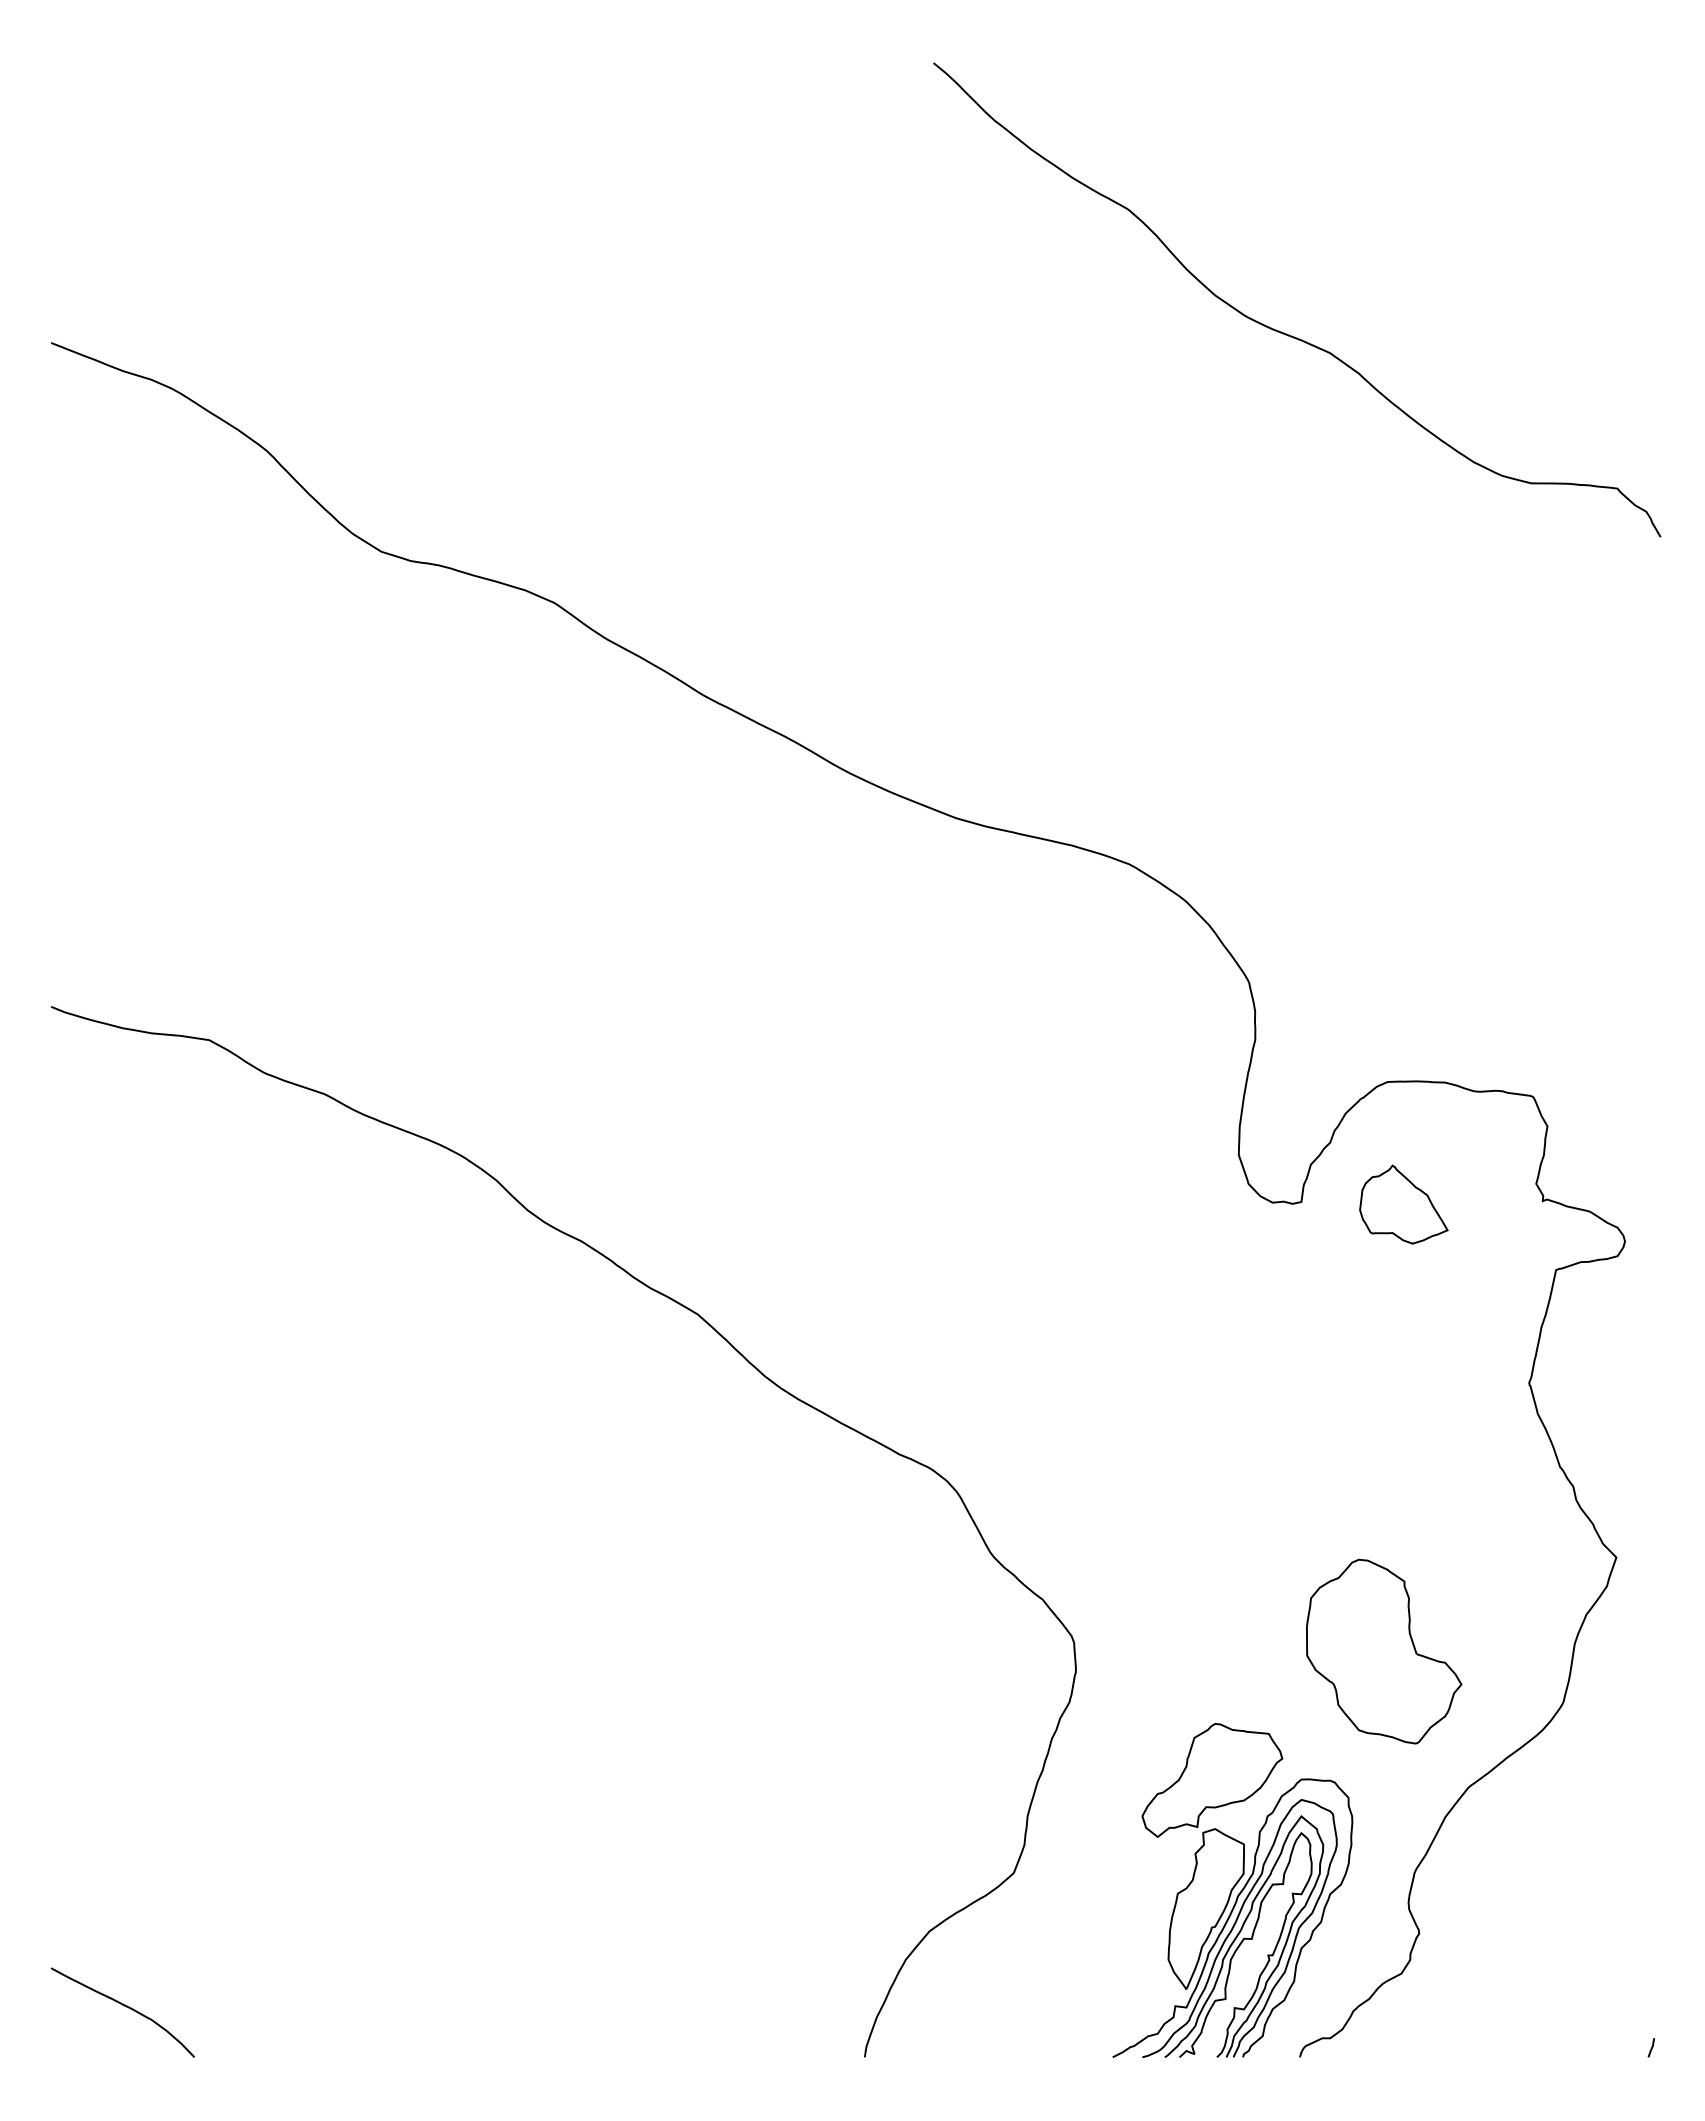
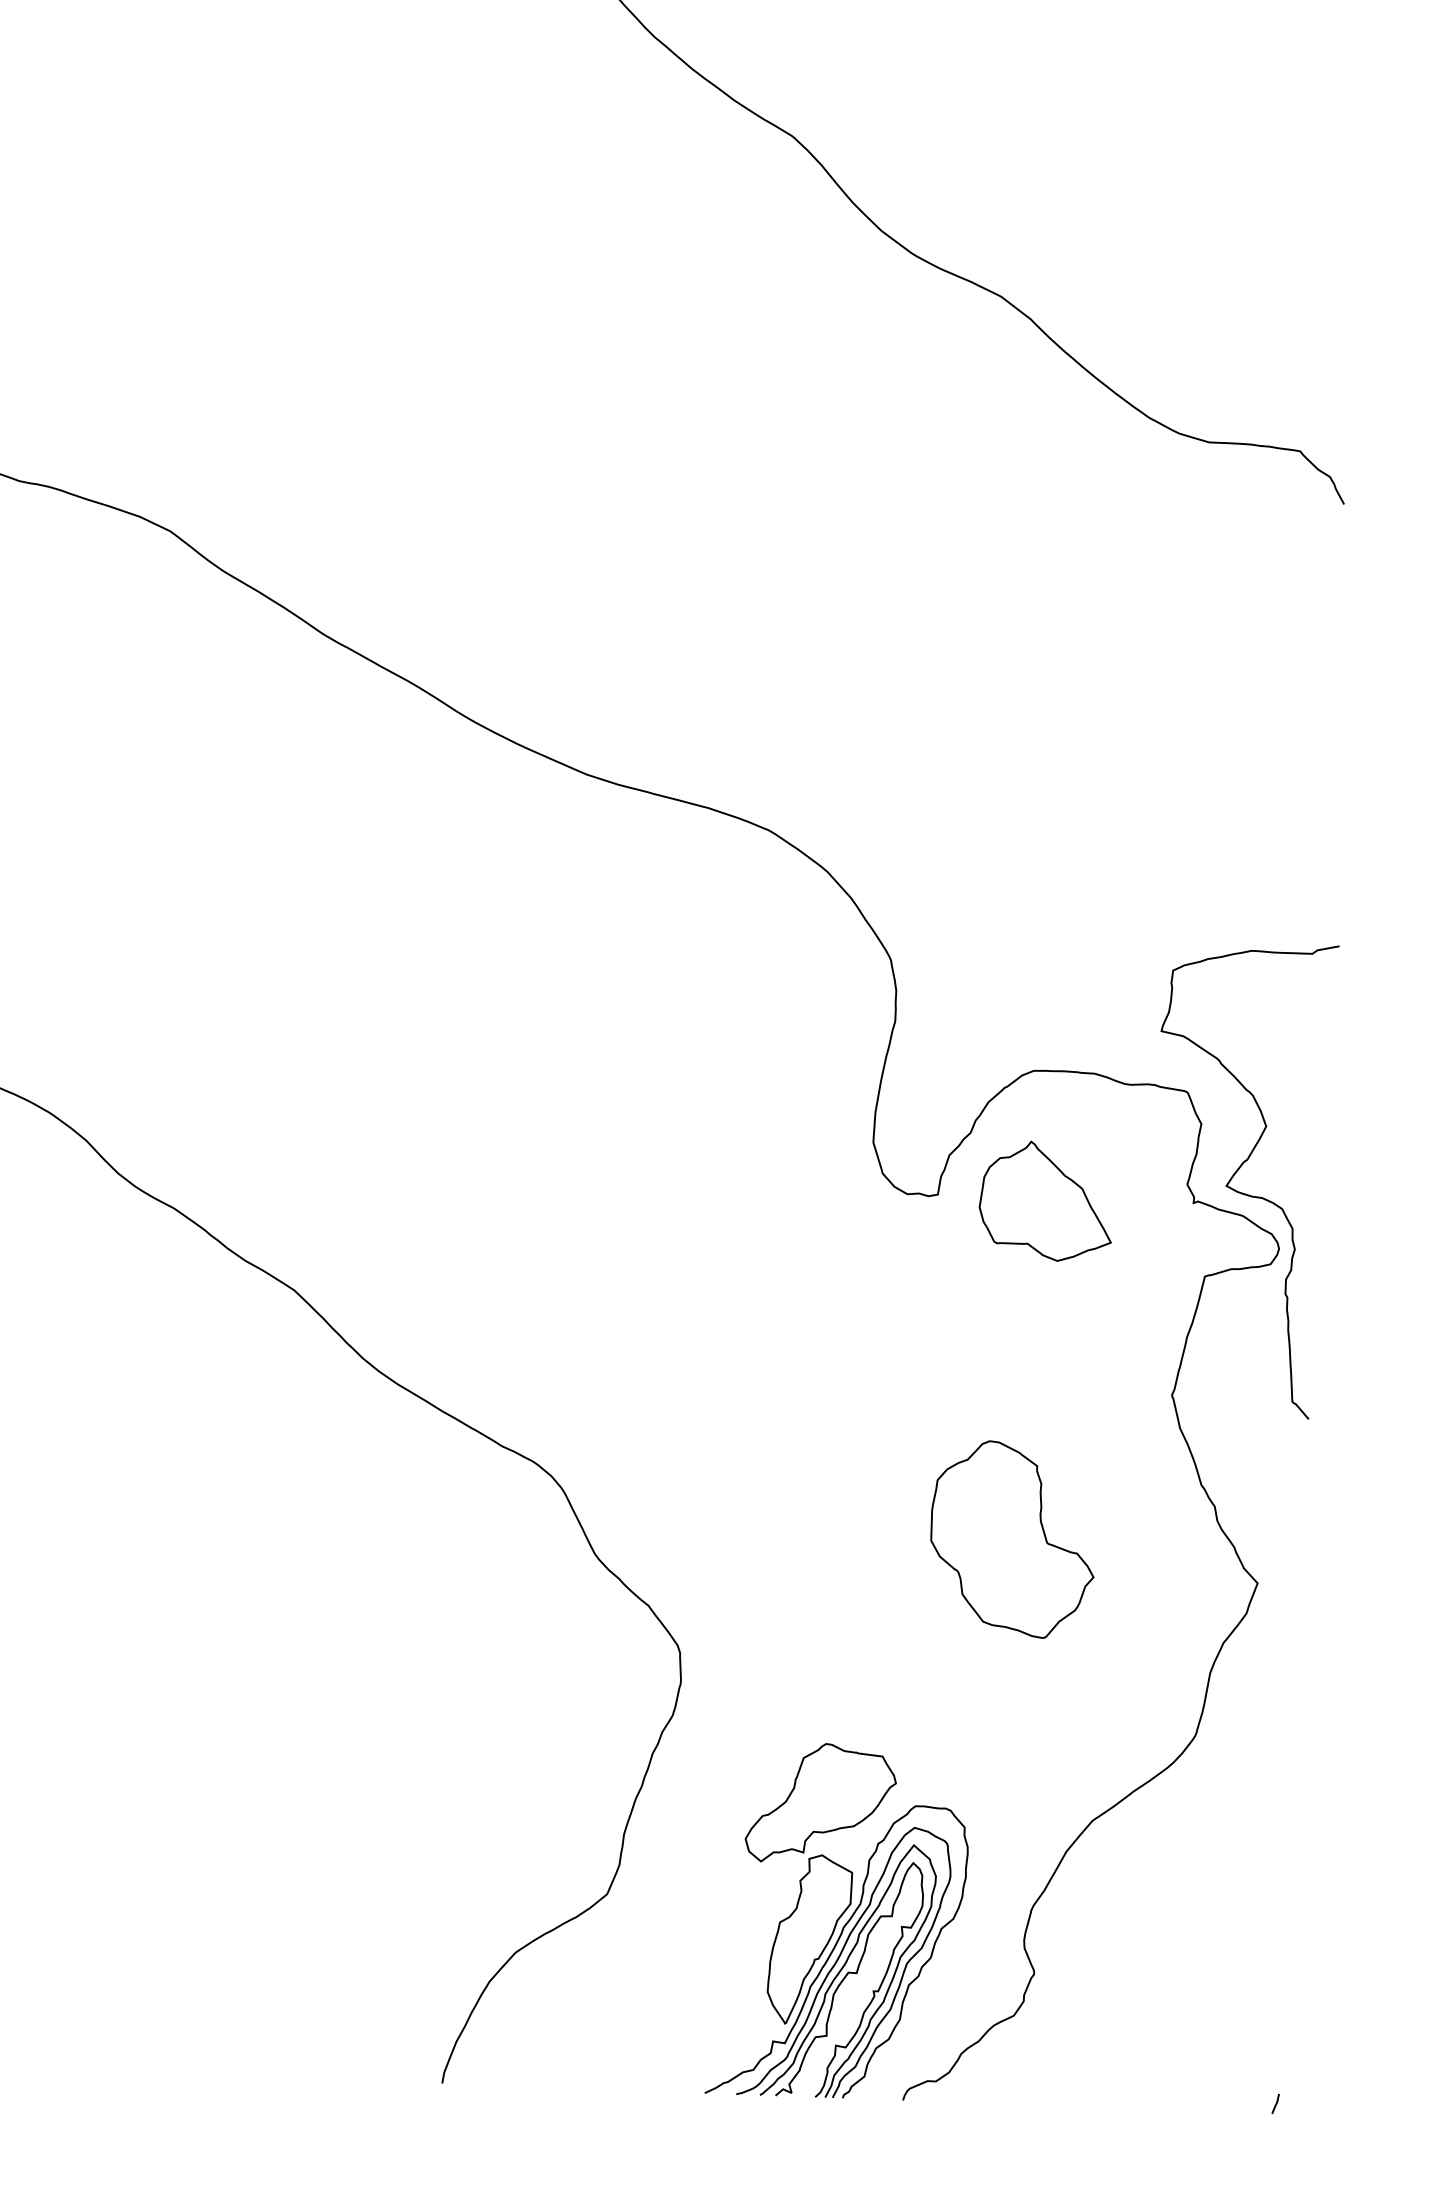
curve: (1582, 1171) -> (1236, 1173), added
part: (1403, 1204) -> (1045, 1201), size x1.43
part: (1384, 1651) -> (1013, 1539), moved

